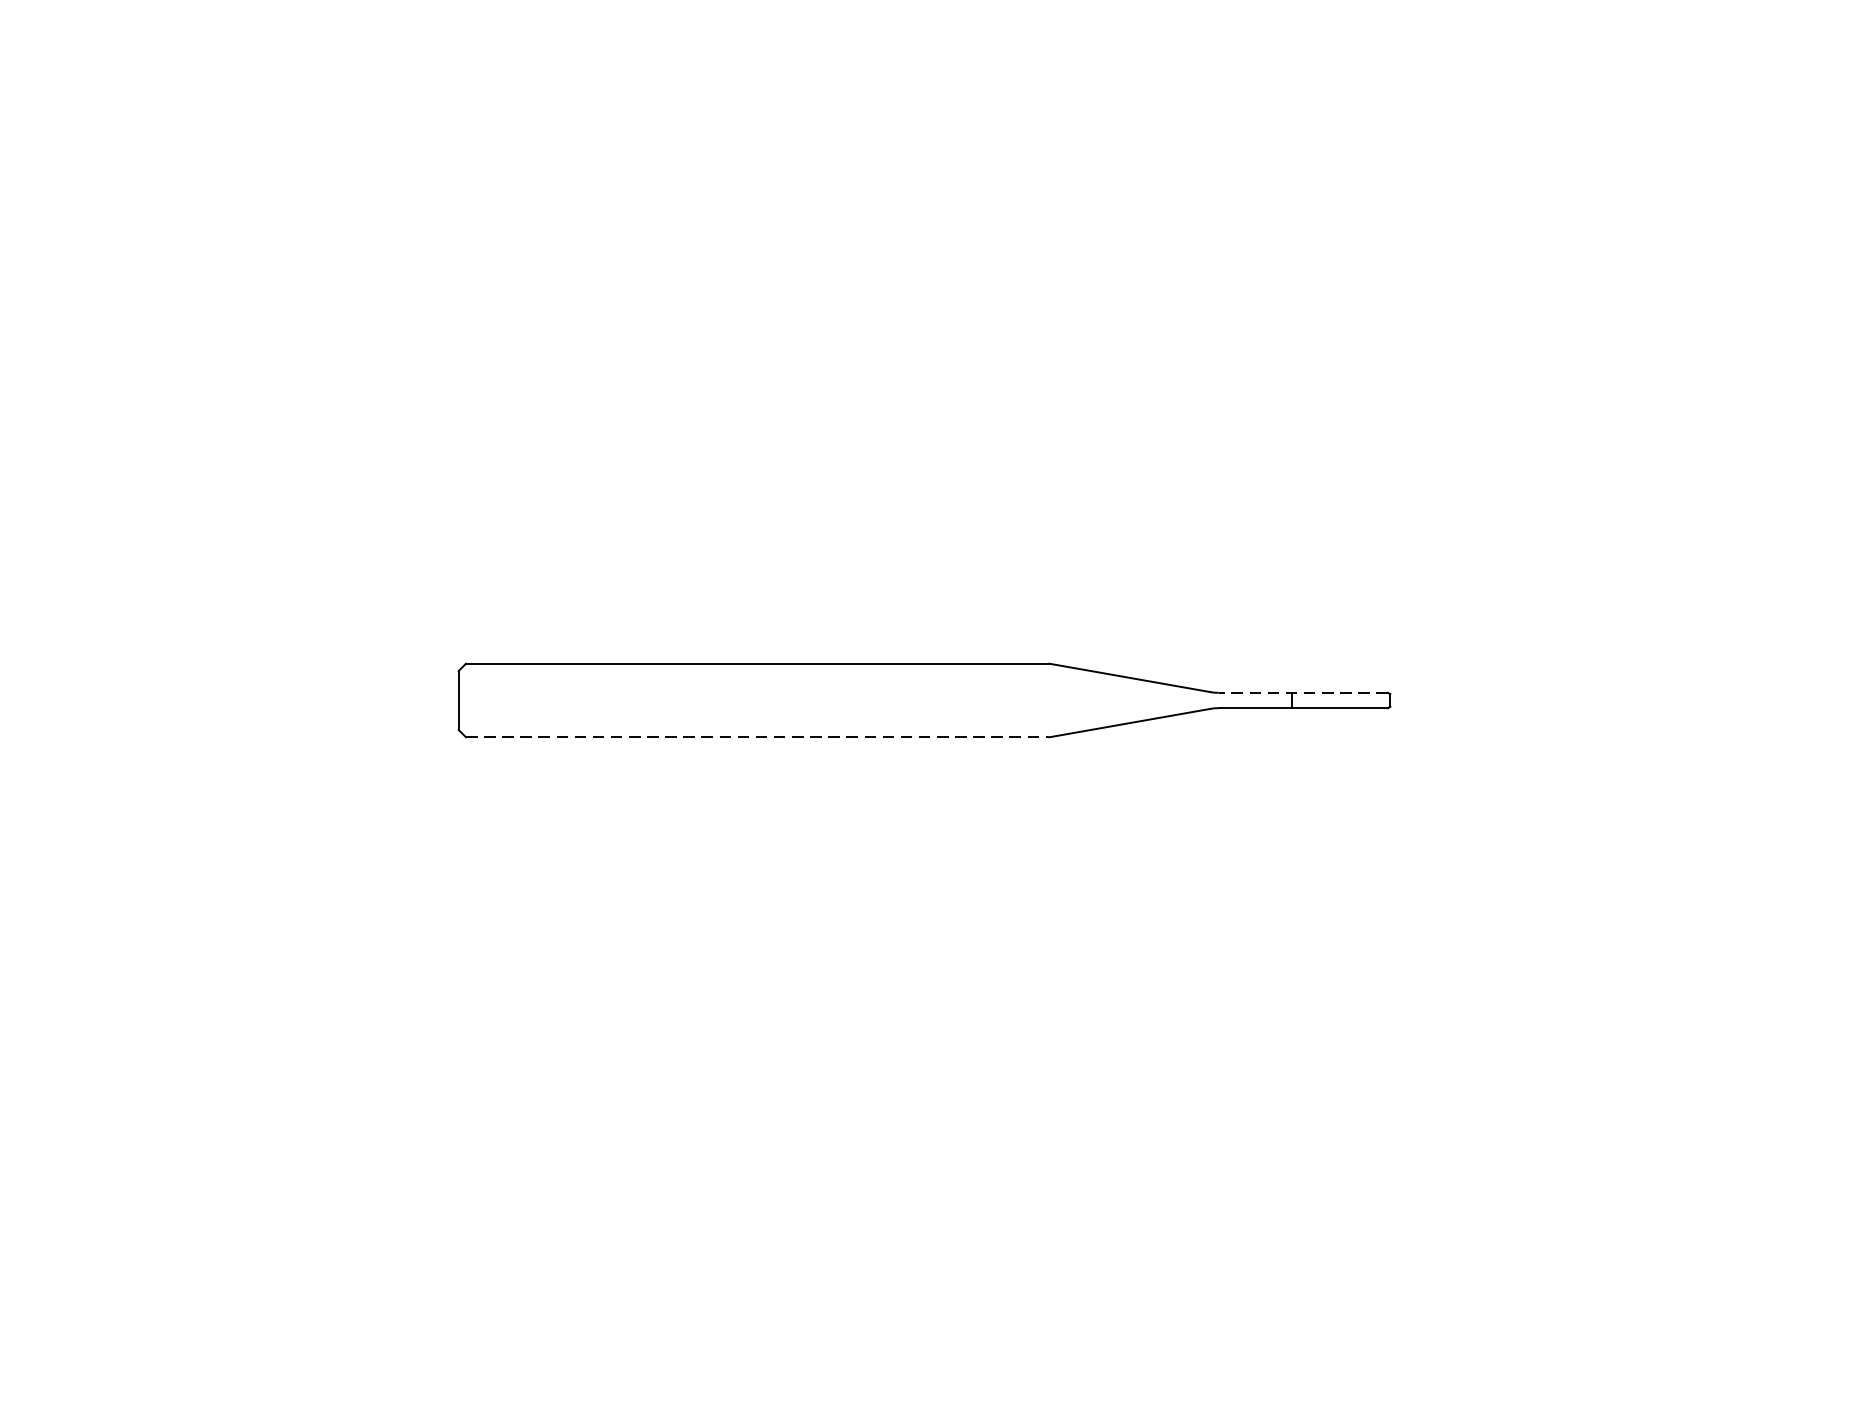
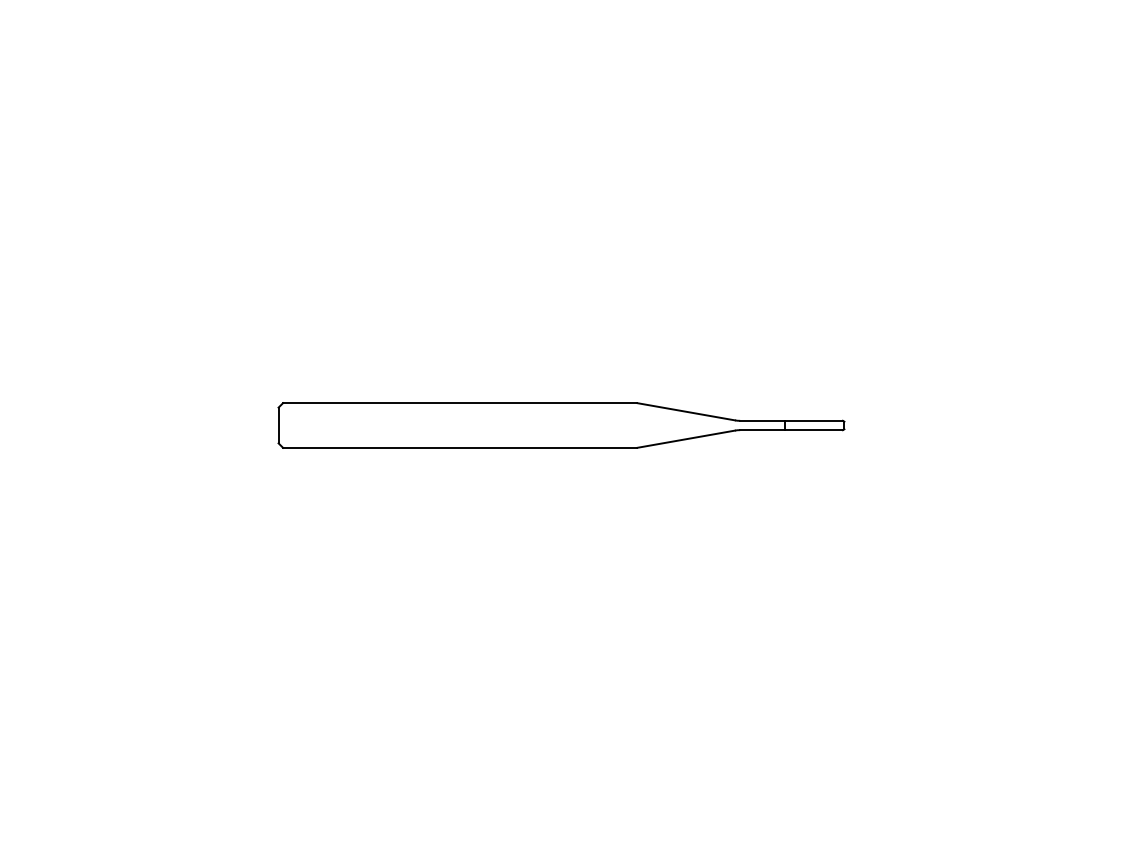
line: (1303, 692) -> (791, 420), dashed -> solid
line: (758, 736) -> (460, 447), dashed -> solid

